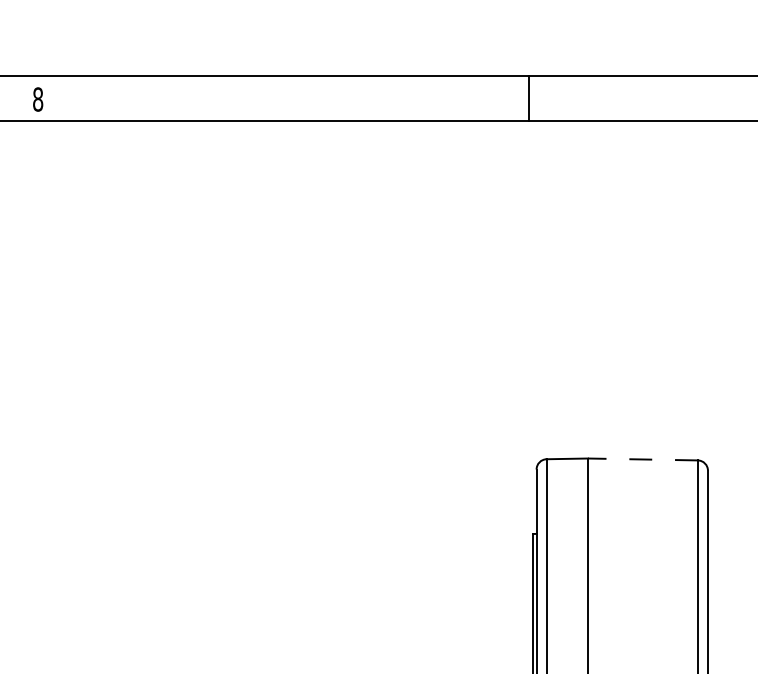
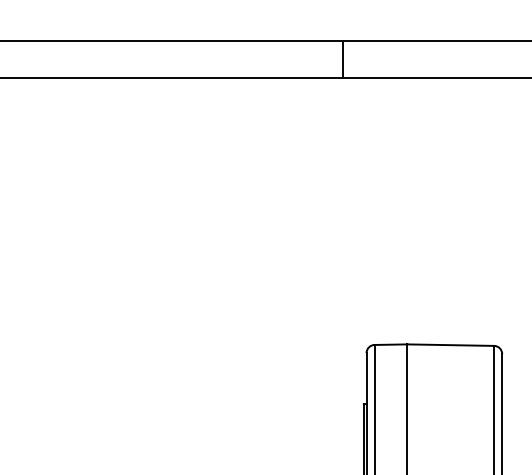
line: (529, 98) -> (343, 59), moved
line: (642, 459) -> (450, 345), dashed -> solid

